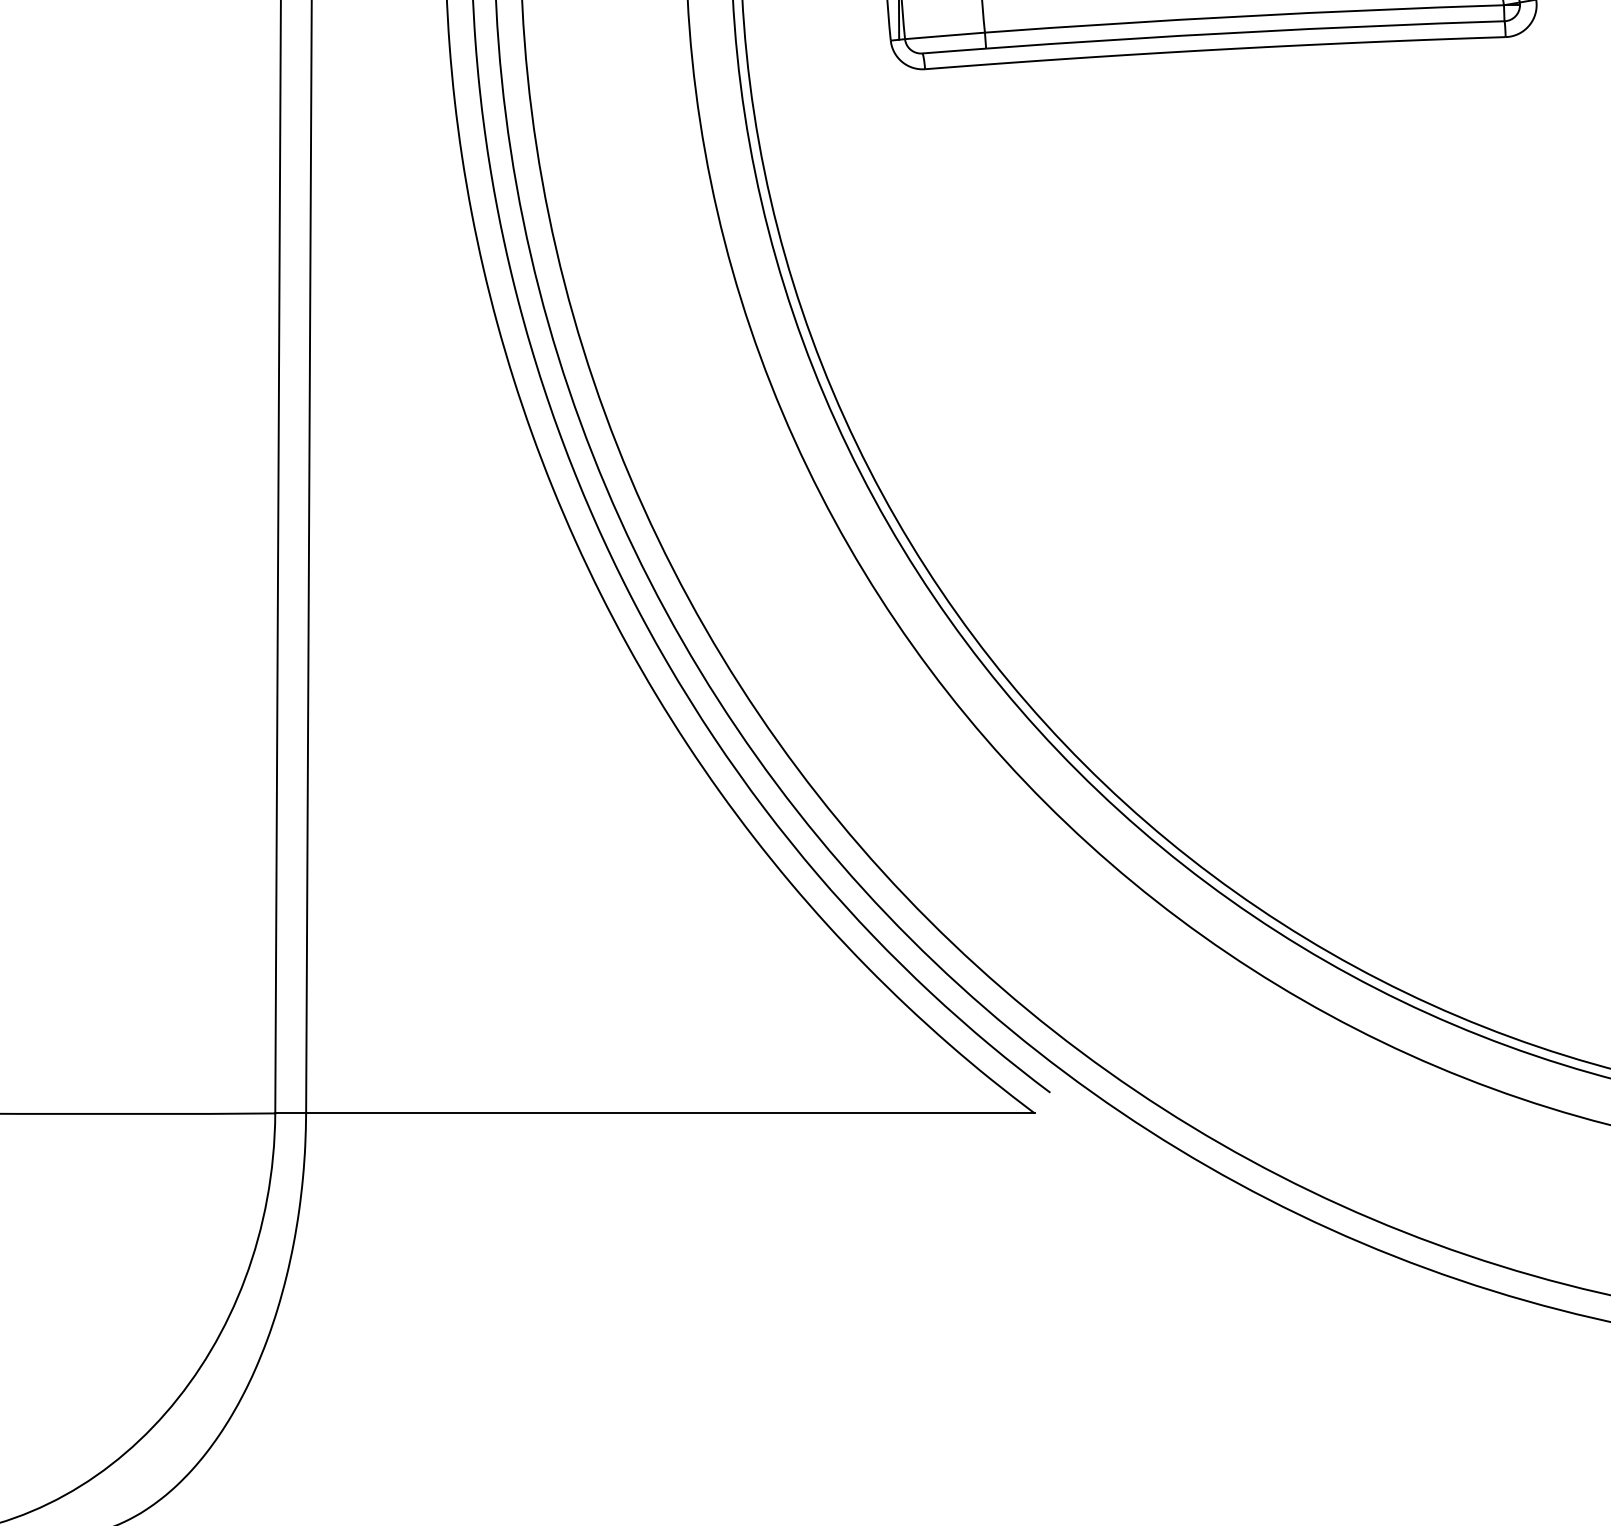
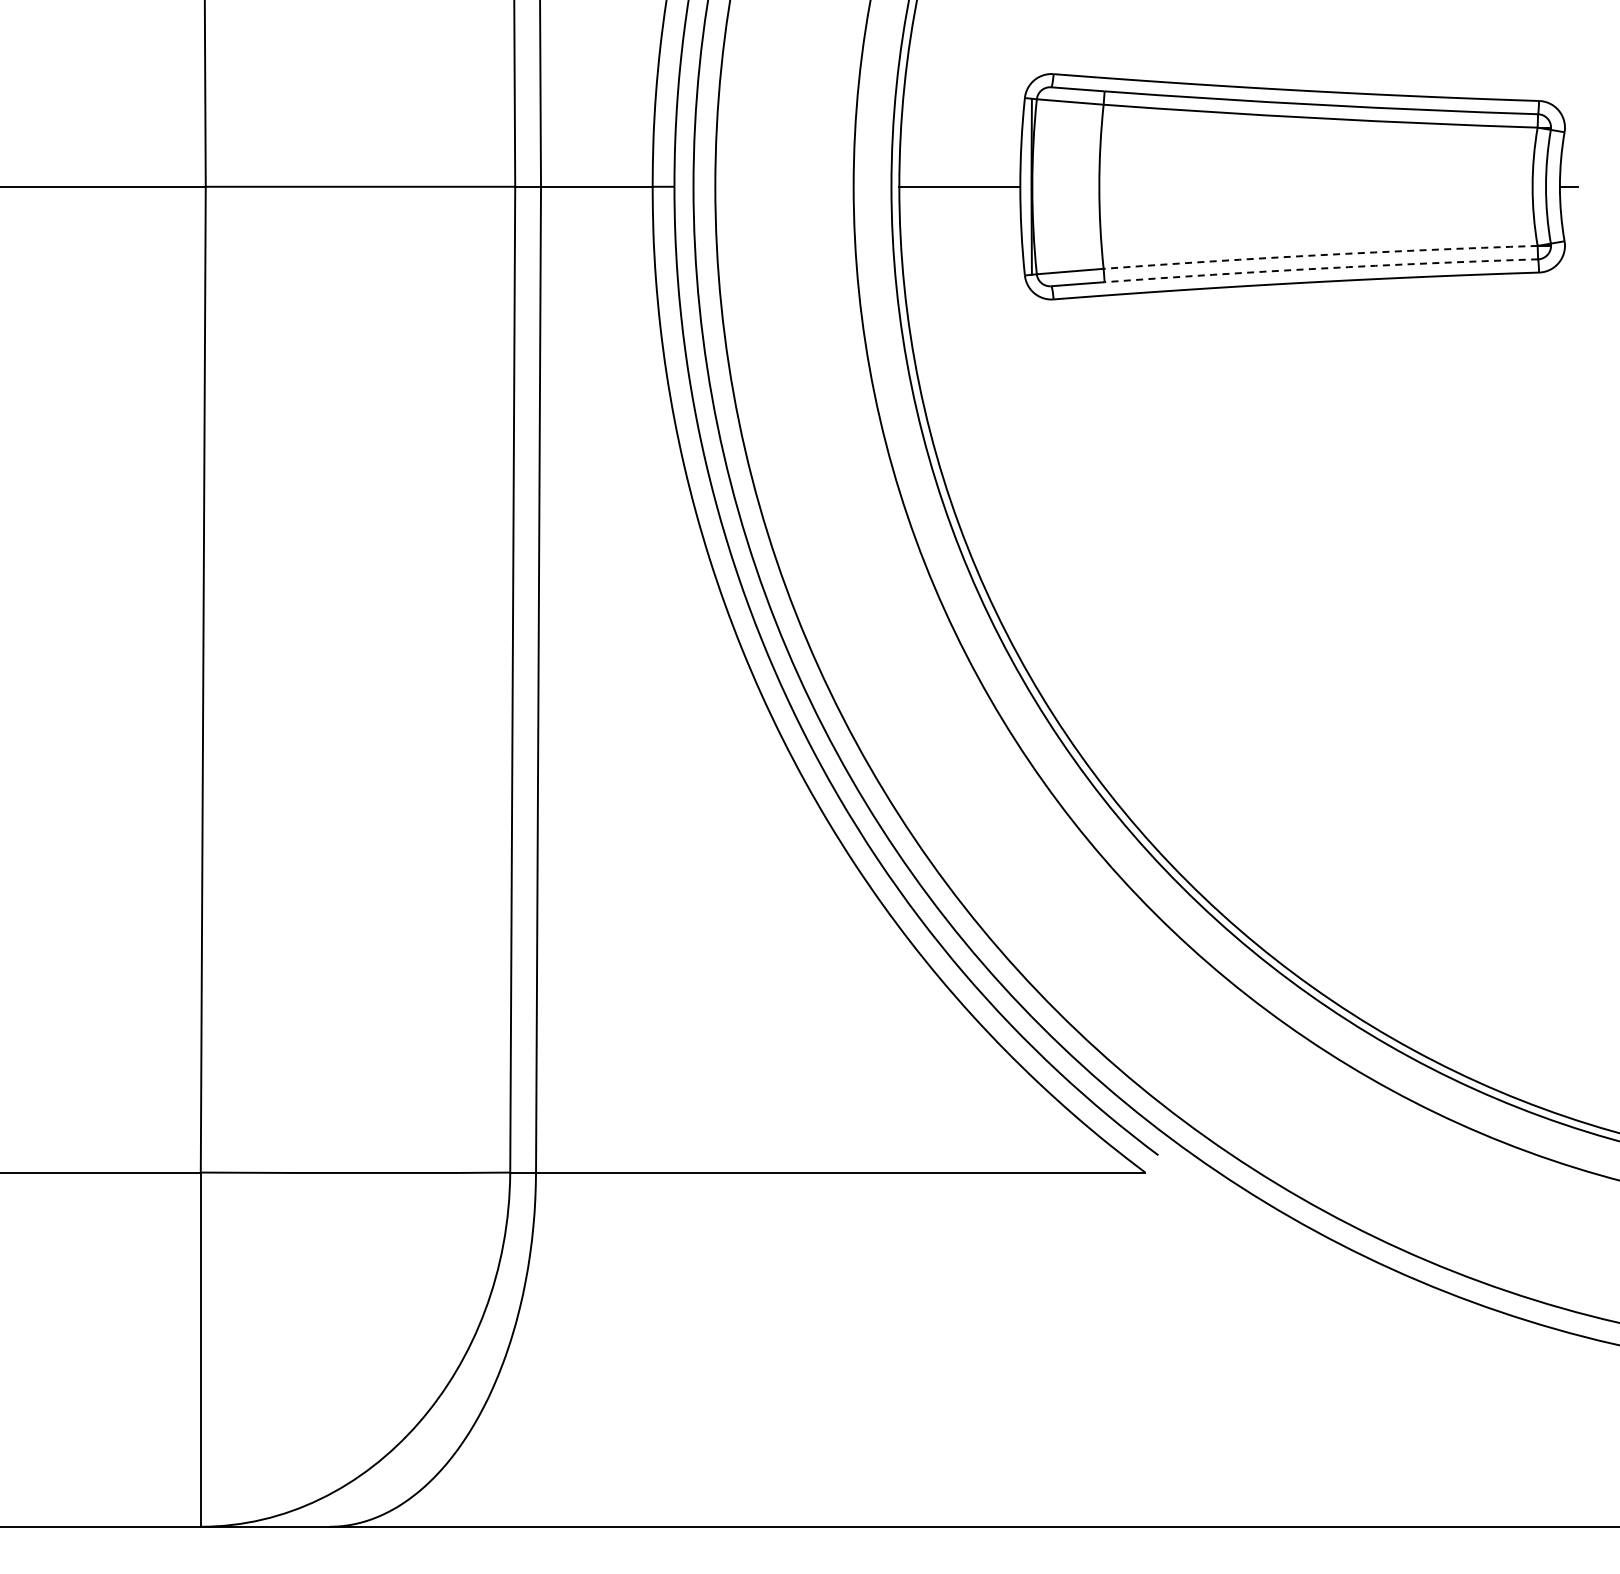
arc: (1244, 16) -> (1320, 255), solid -> dashed
arc: (1245, 32) -> (1321, 268), solid -> dashed

